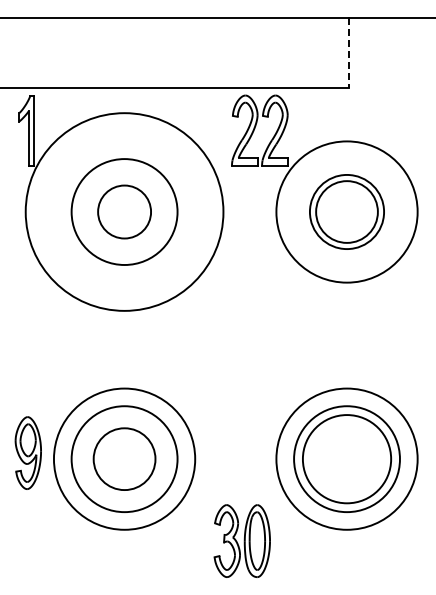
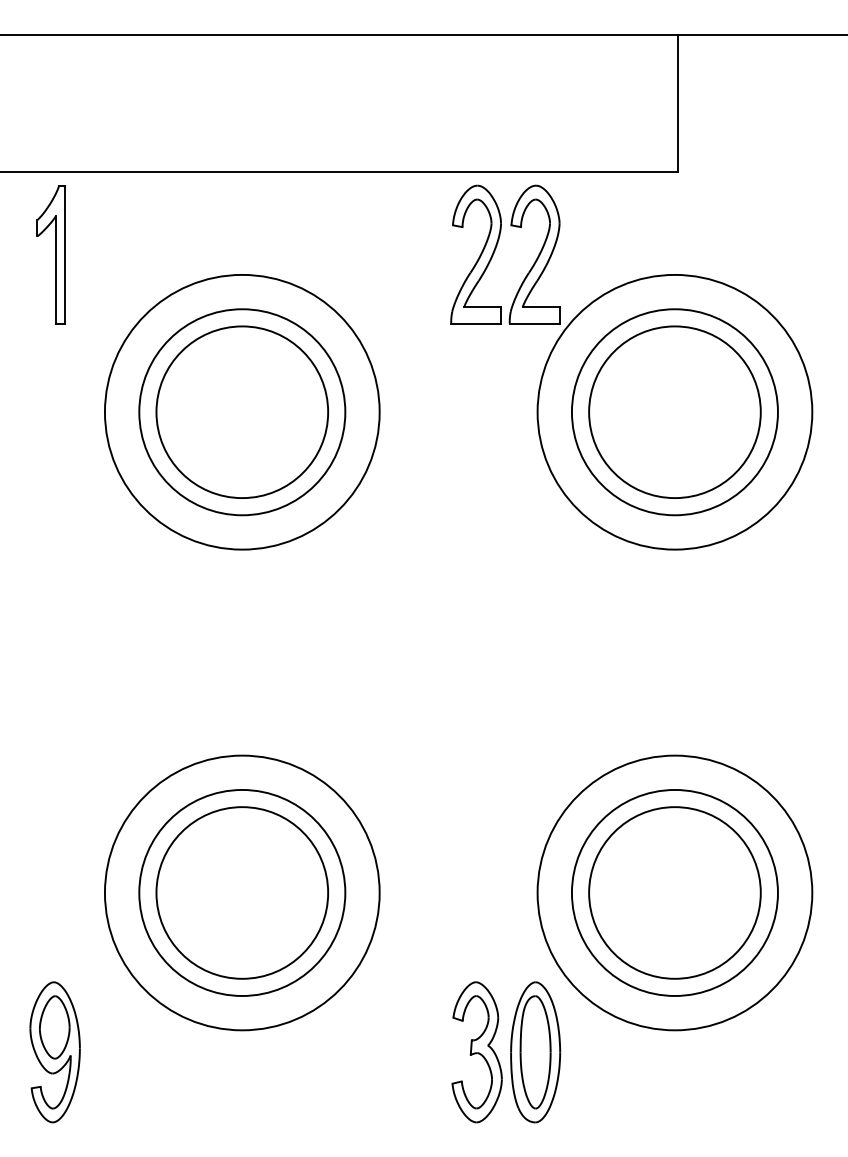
line: (348, 53) -> (677, 103), dashed -> solid
circle: (124, 211) -> (242, 411), size x0.71
circle: (124, 211) -> (242, 411), size x1.67
part: (346, 211) -> (673, 411), size x1.43
part: (27, 452) -> (53, 1051), moved
circle: (124, 459) -> (242, 893), size x1.43
part: (241, 540) -> (504, 1051), moved

